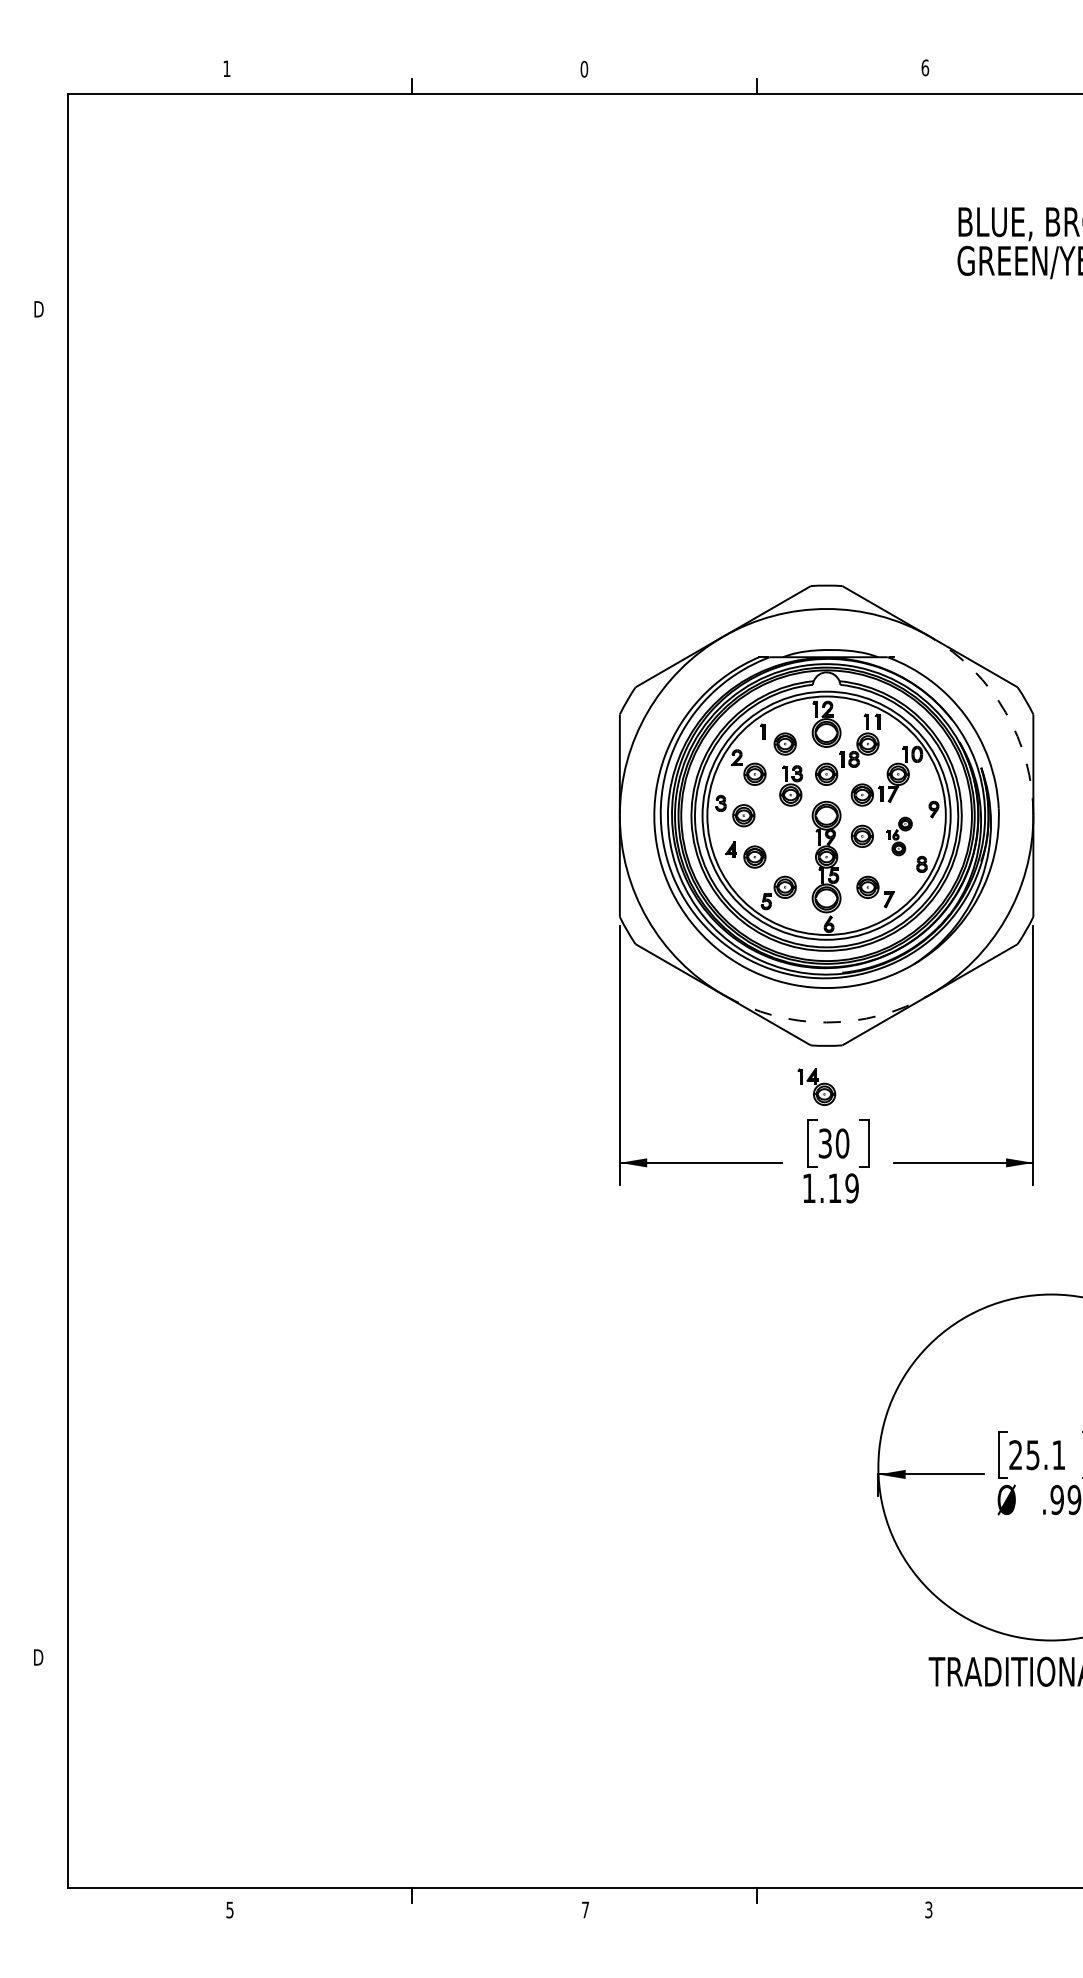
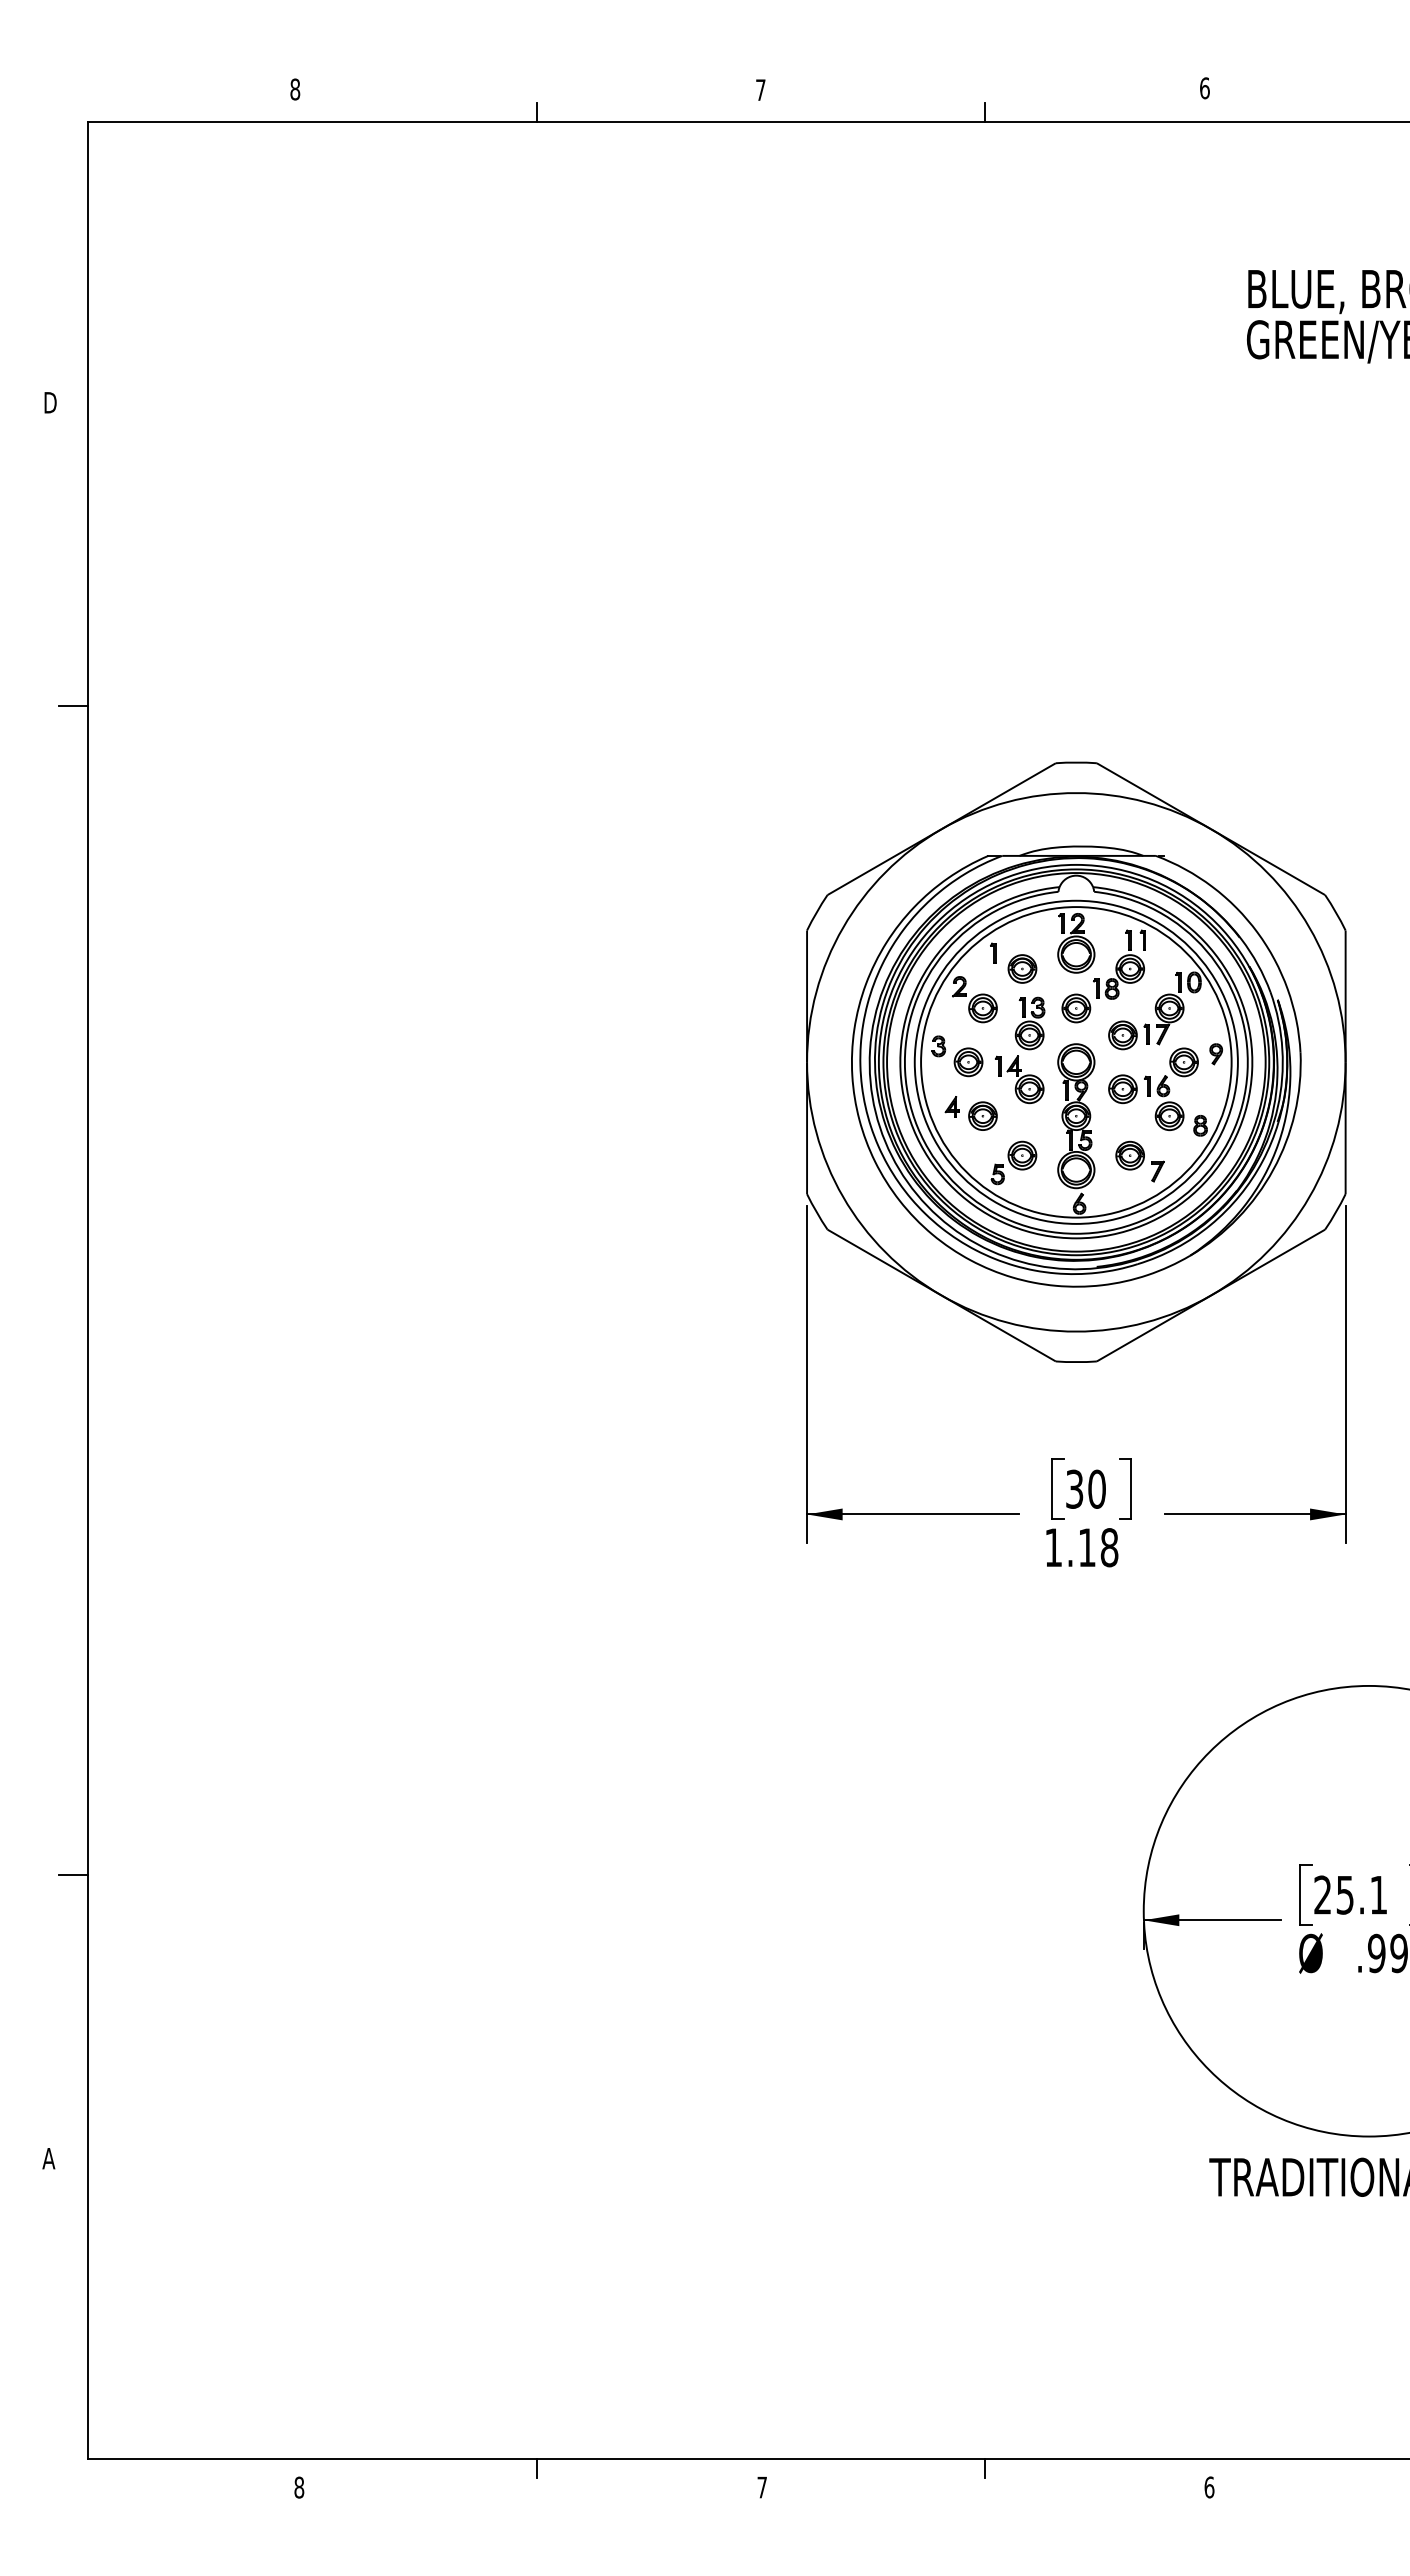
text: (227, 68) -> (295, 89), 1 -> 8
text: (584, 69) -> (760, 90), 0 -> 7
line: (56, 542) -> (73, 706), added
arc: (1005, 712) -> (1309, 927), dashed -> solid
part: (899, 836) -> (1171, 1089), size x1.67
arc: (826, 1022) -> (1076, 1331), dashed -> solid
part: (816, 1086) -> (1019, 1079), moved
text: (852, 1188) -> (1109, 1547), 1.19 -> 1.18
line: (56, 1439) -> (73, 1874), added
text: (38, 1657) -> (49, 2158), D -> A
text: (230, 1909) -> (299, 2487), 5 -> 8
text: (928, 1909) -> (1209, 2487), 3 -> 6

